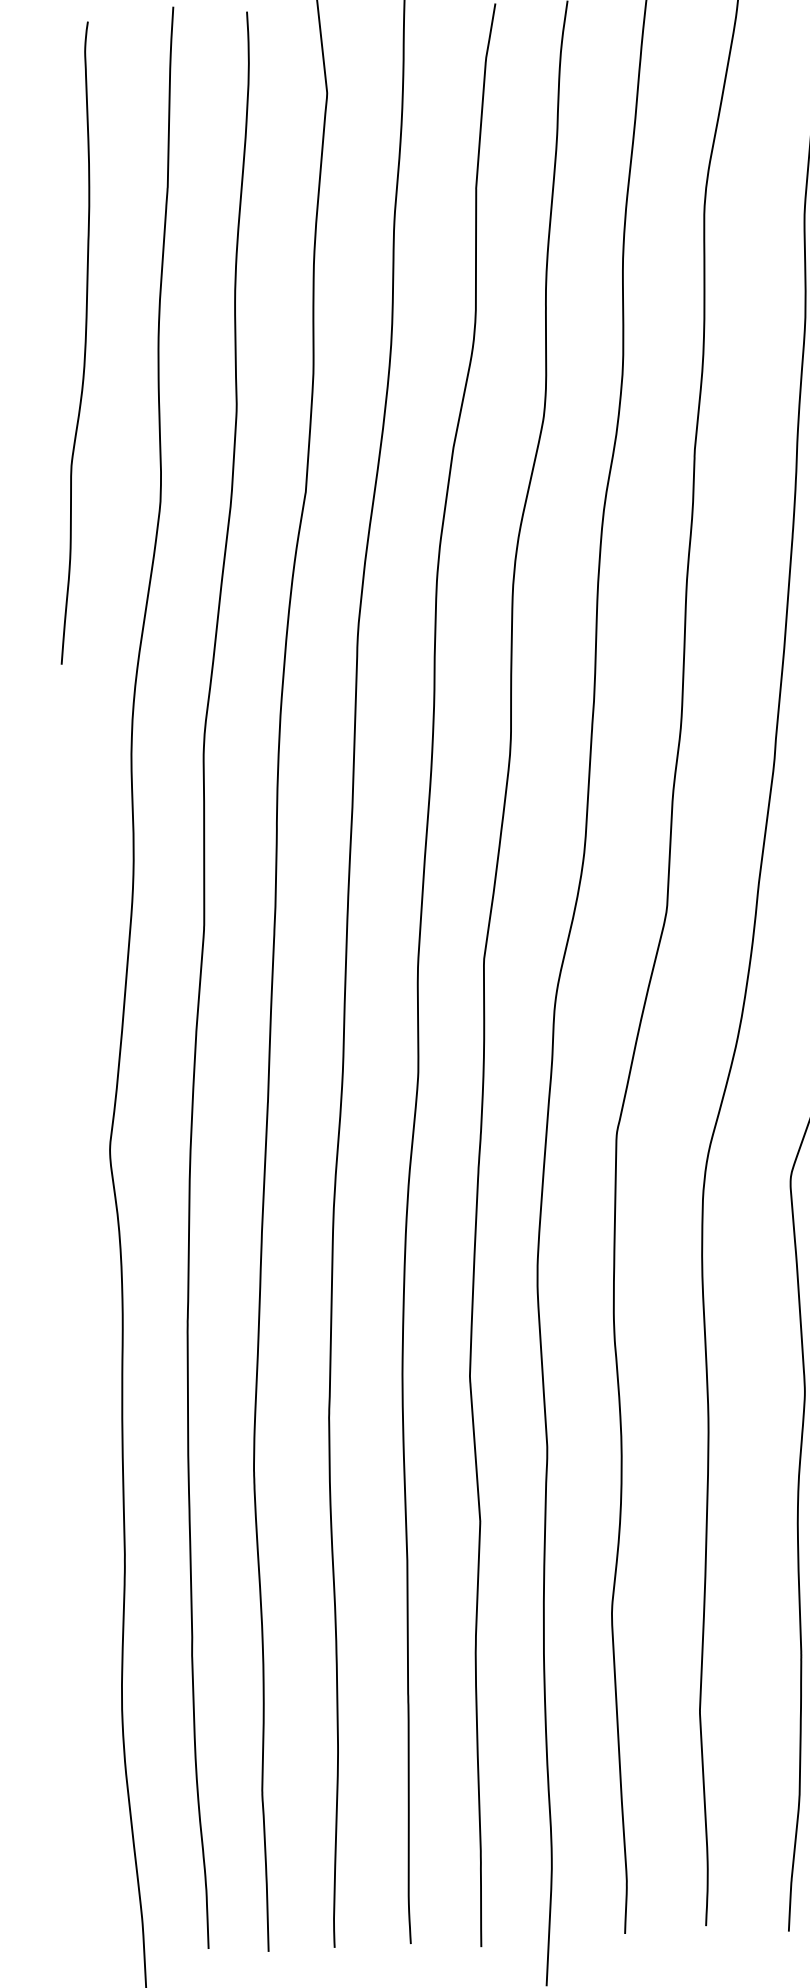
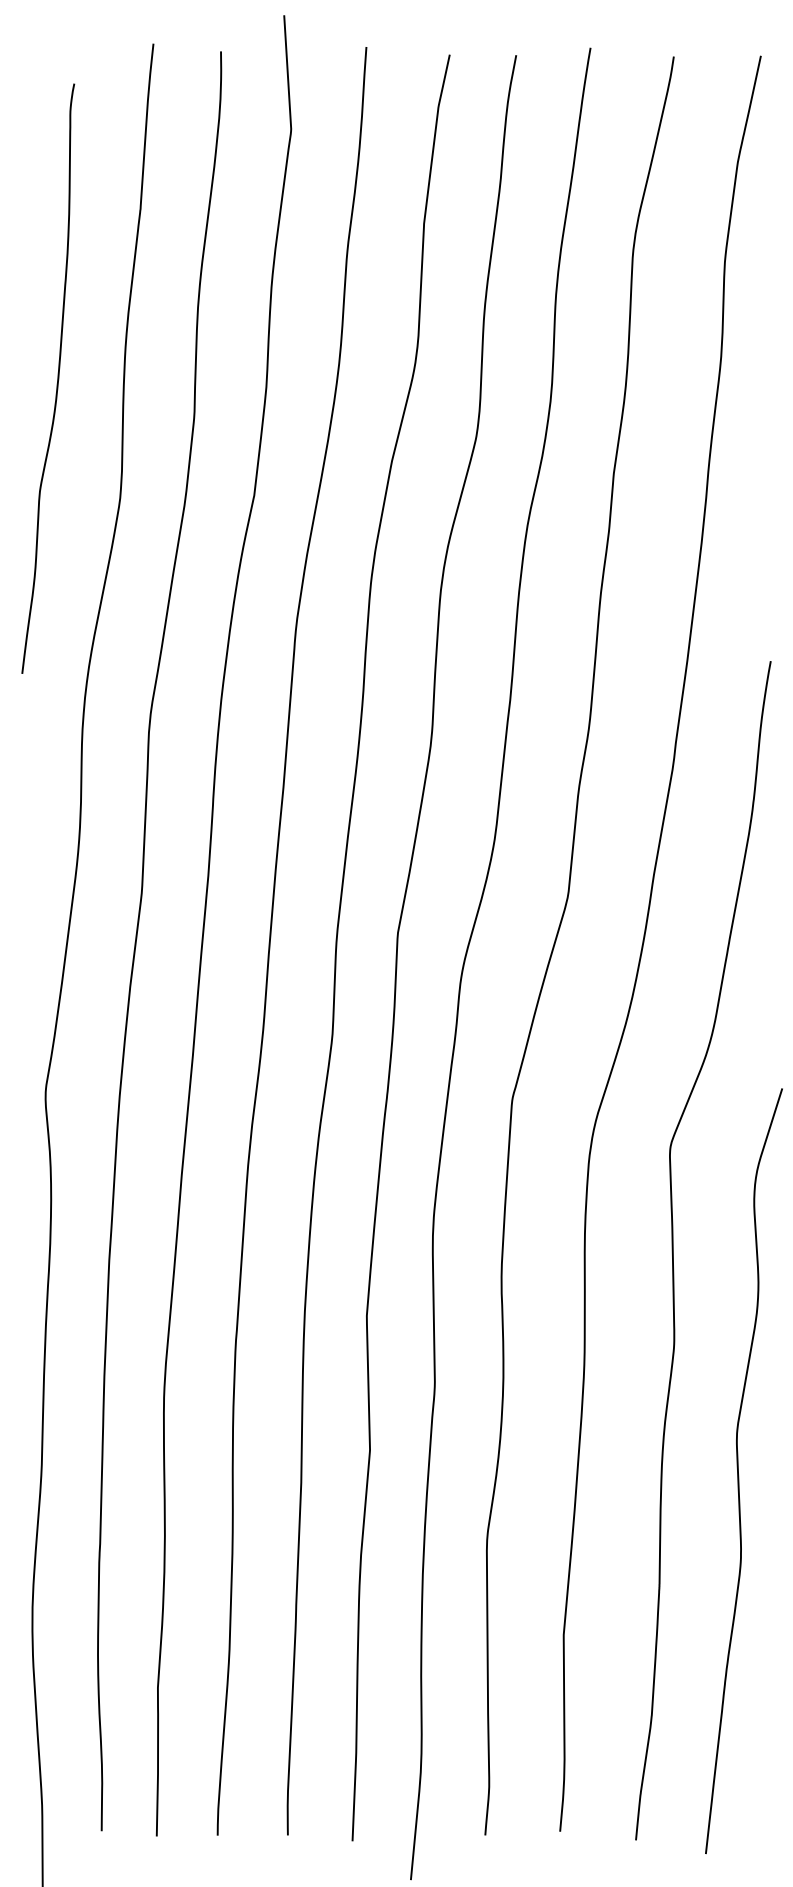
curve: (84, 342) -> (57, 378), moved

